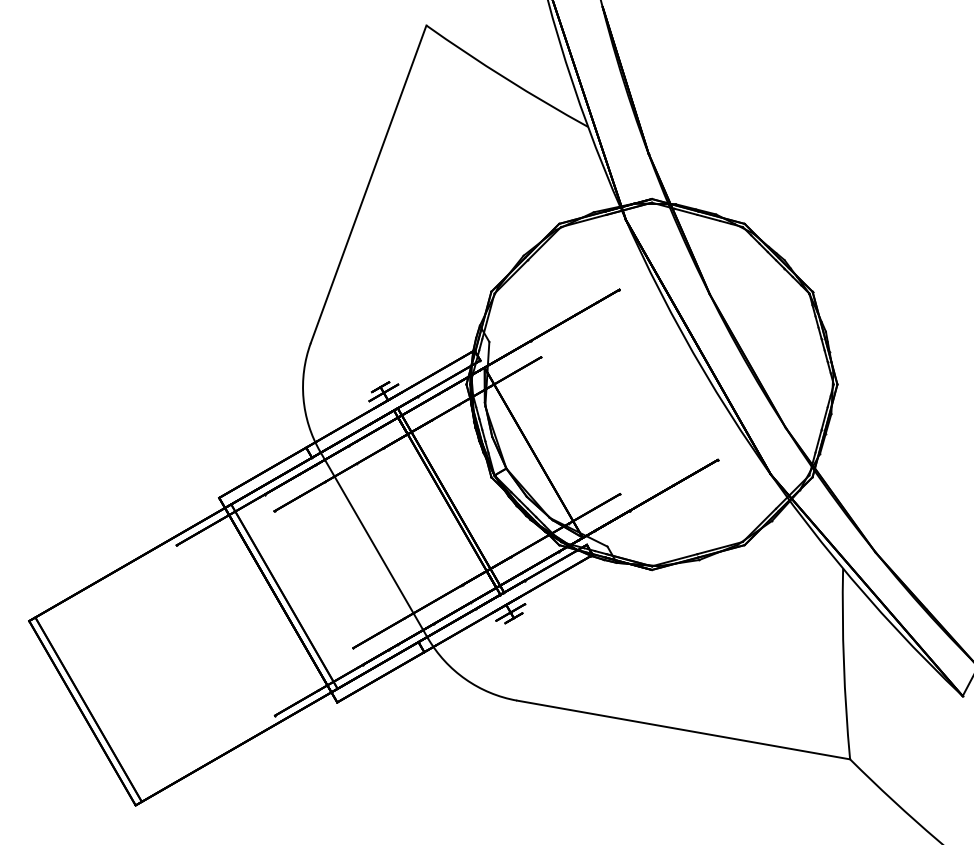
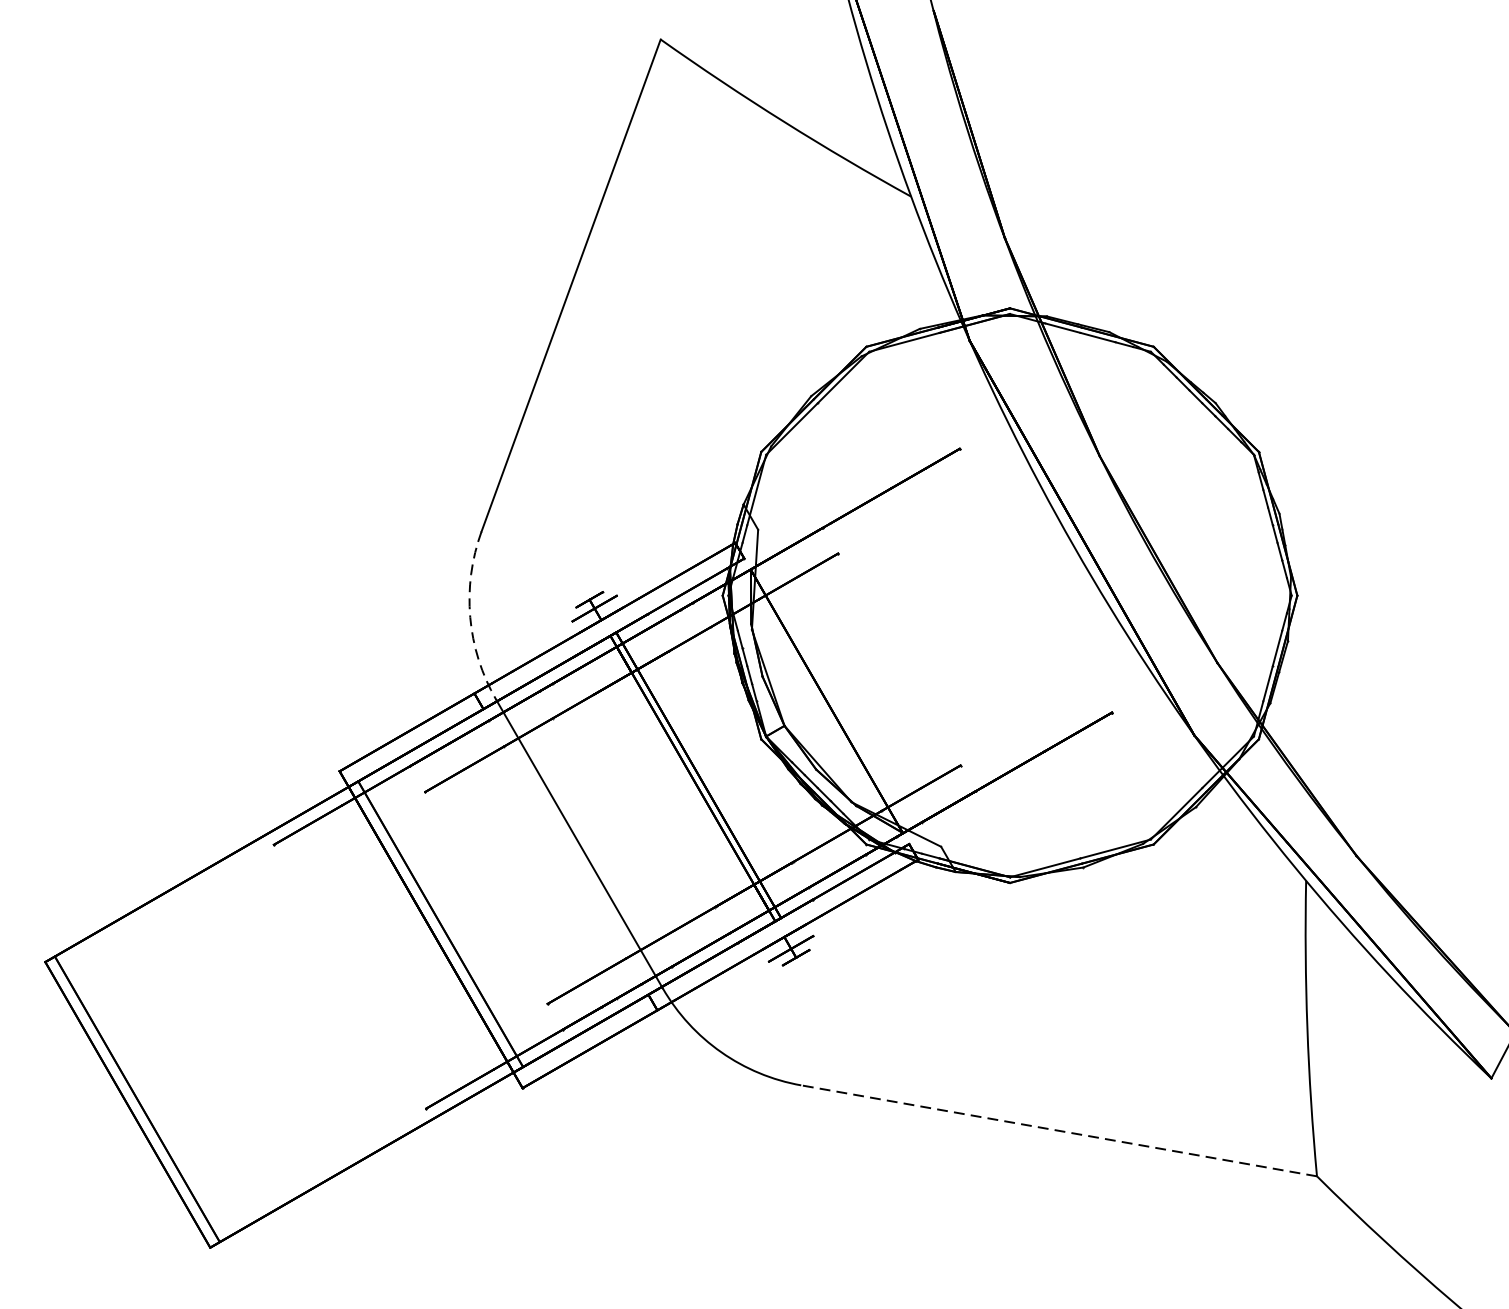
arc: (303, 398) -> (470, 617), solid -> dashed
line: (683, 729) -> (1058, 1130), solid -> dashed

